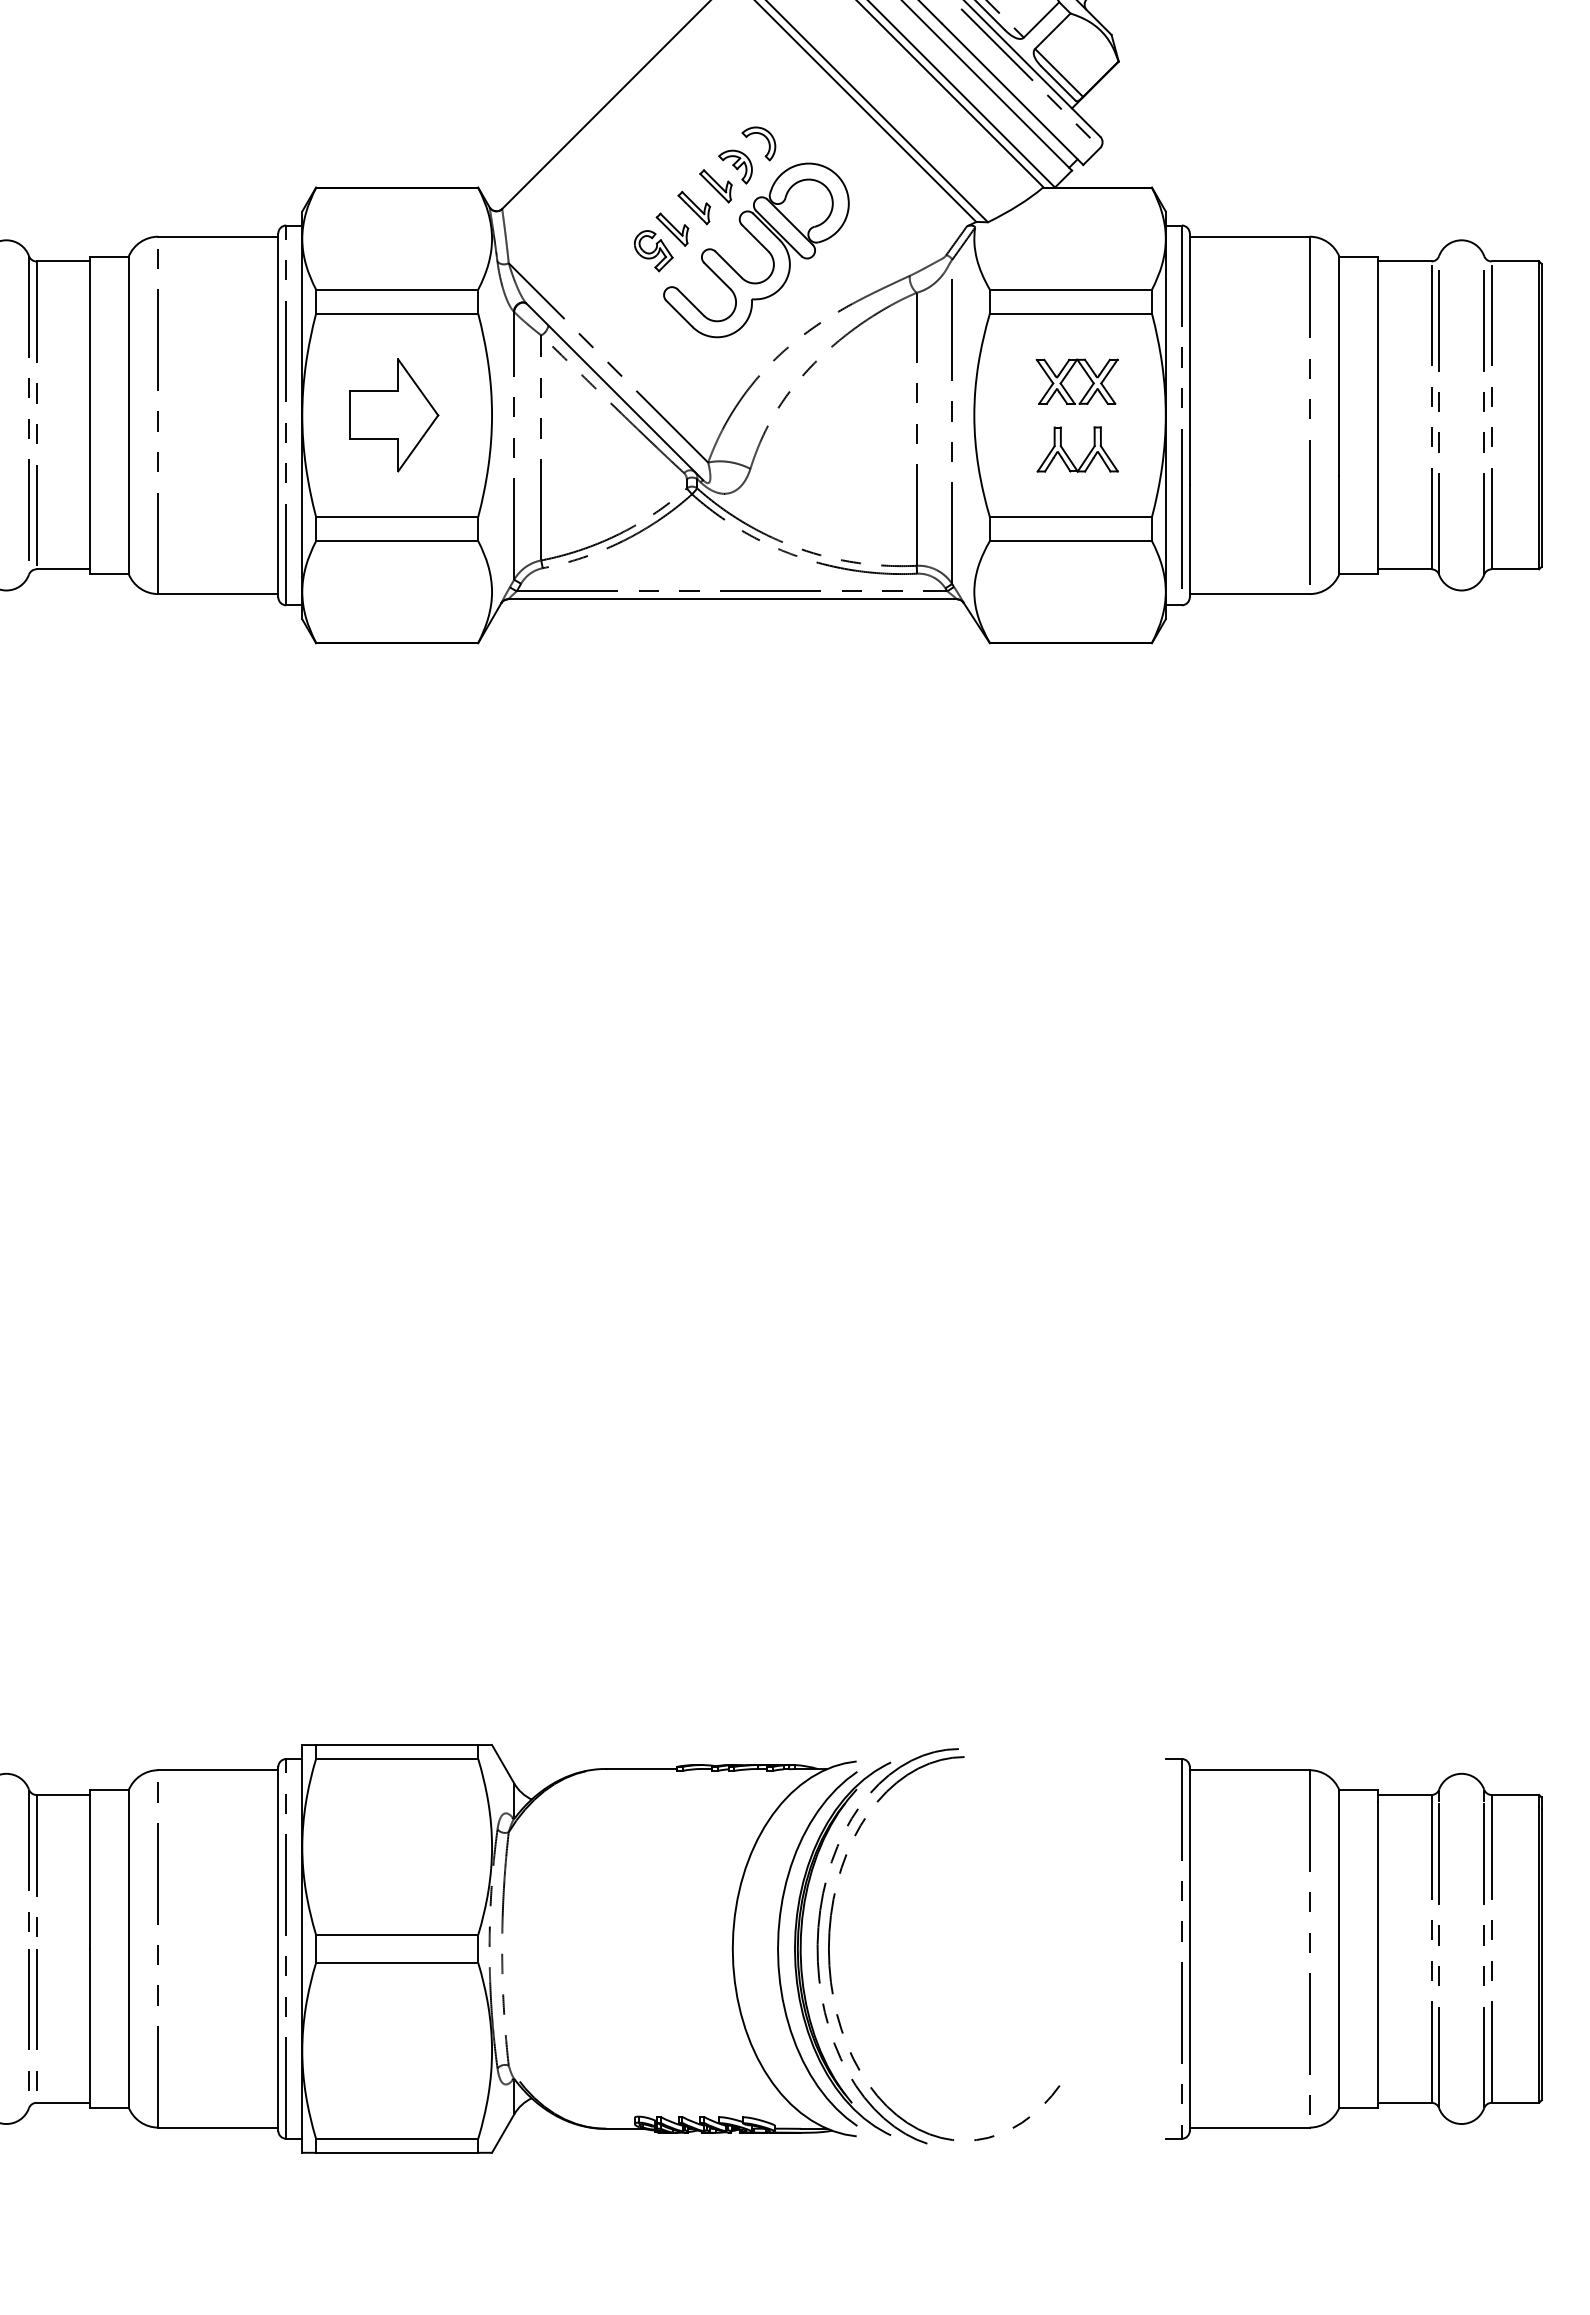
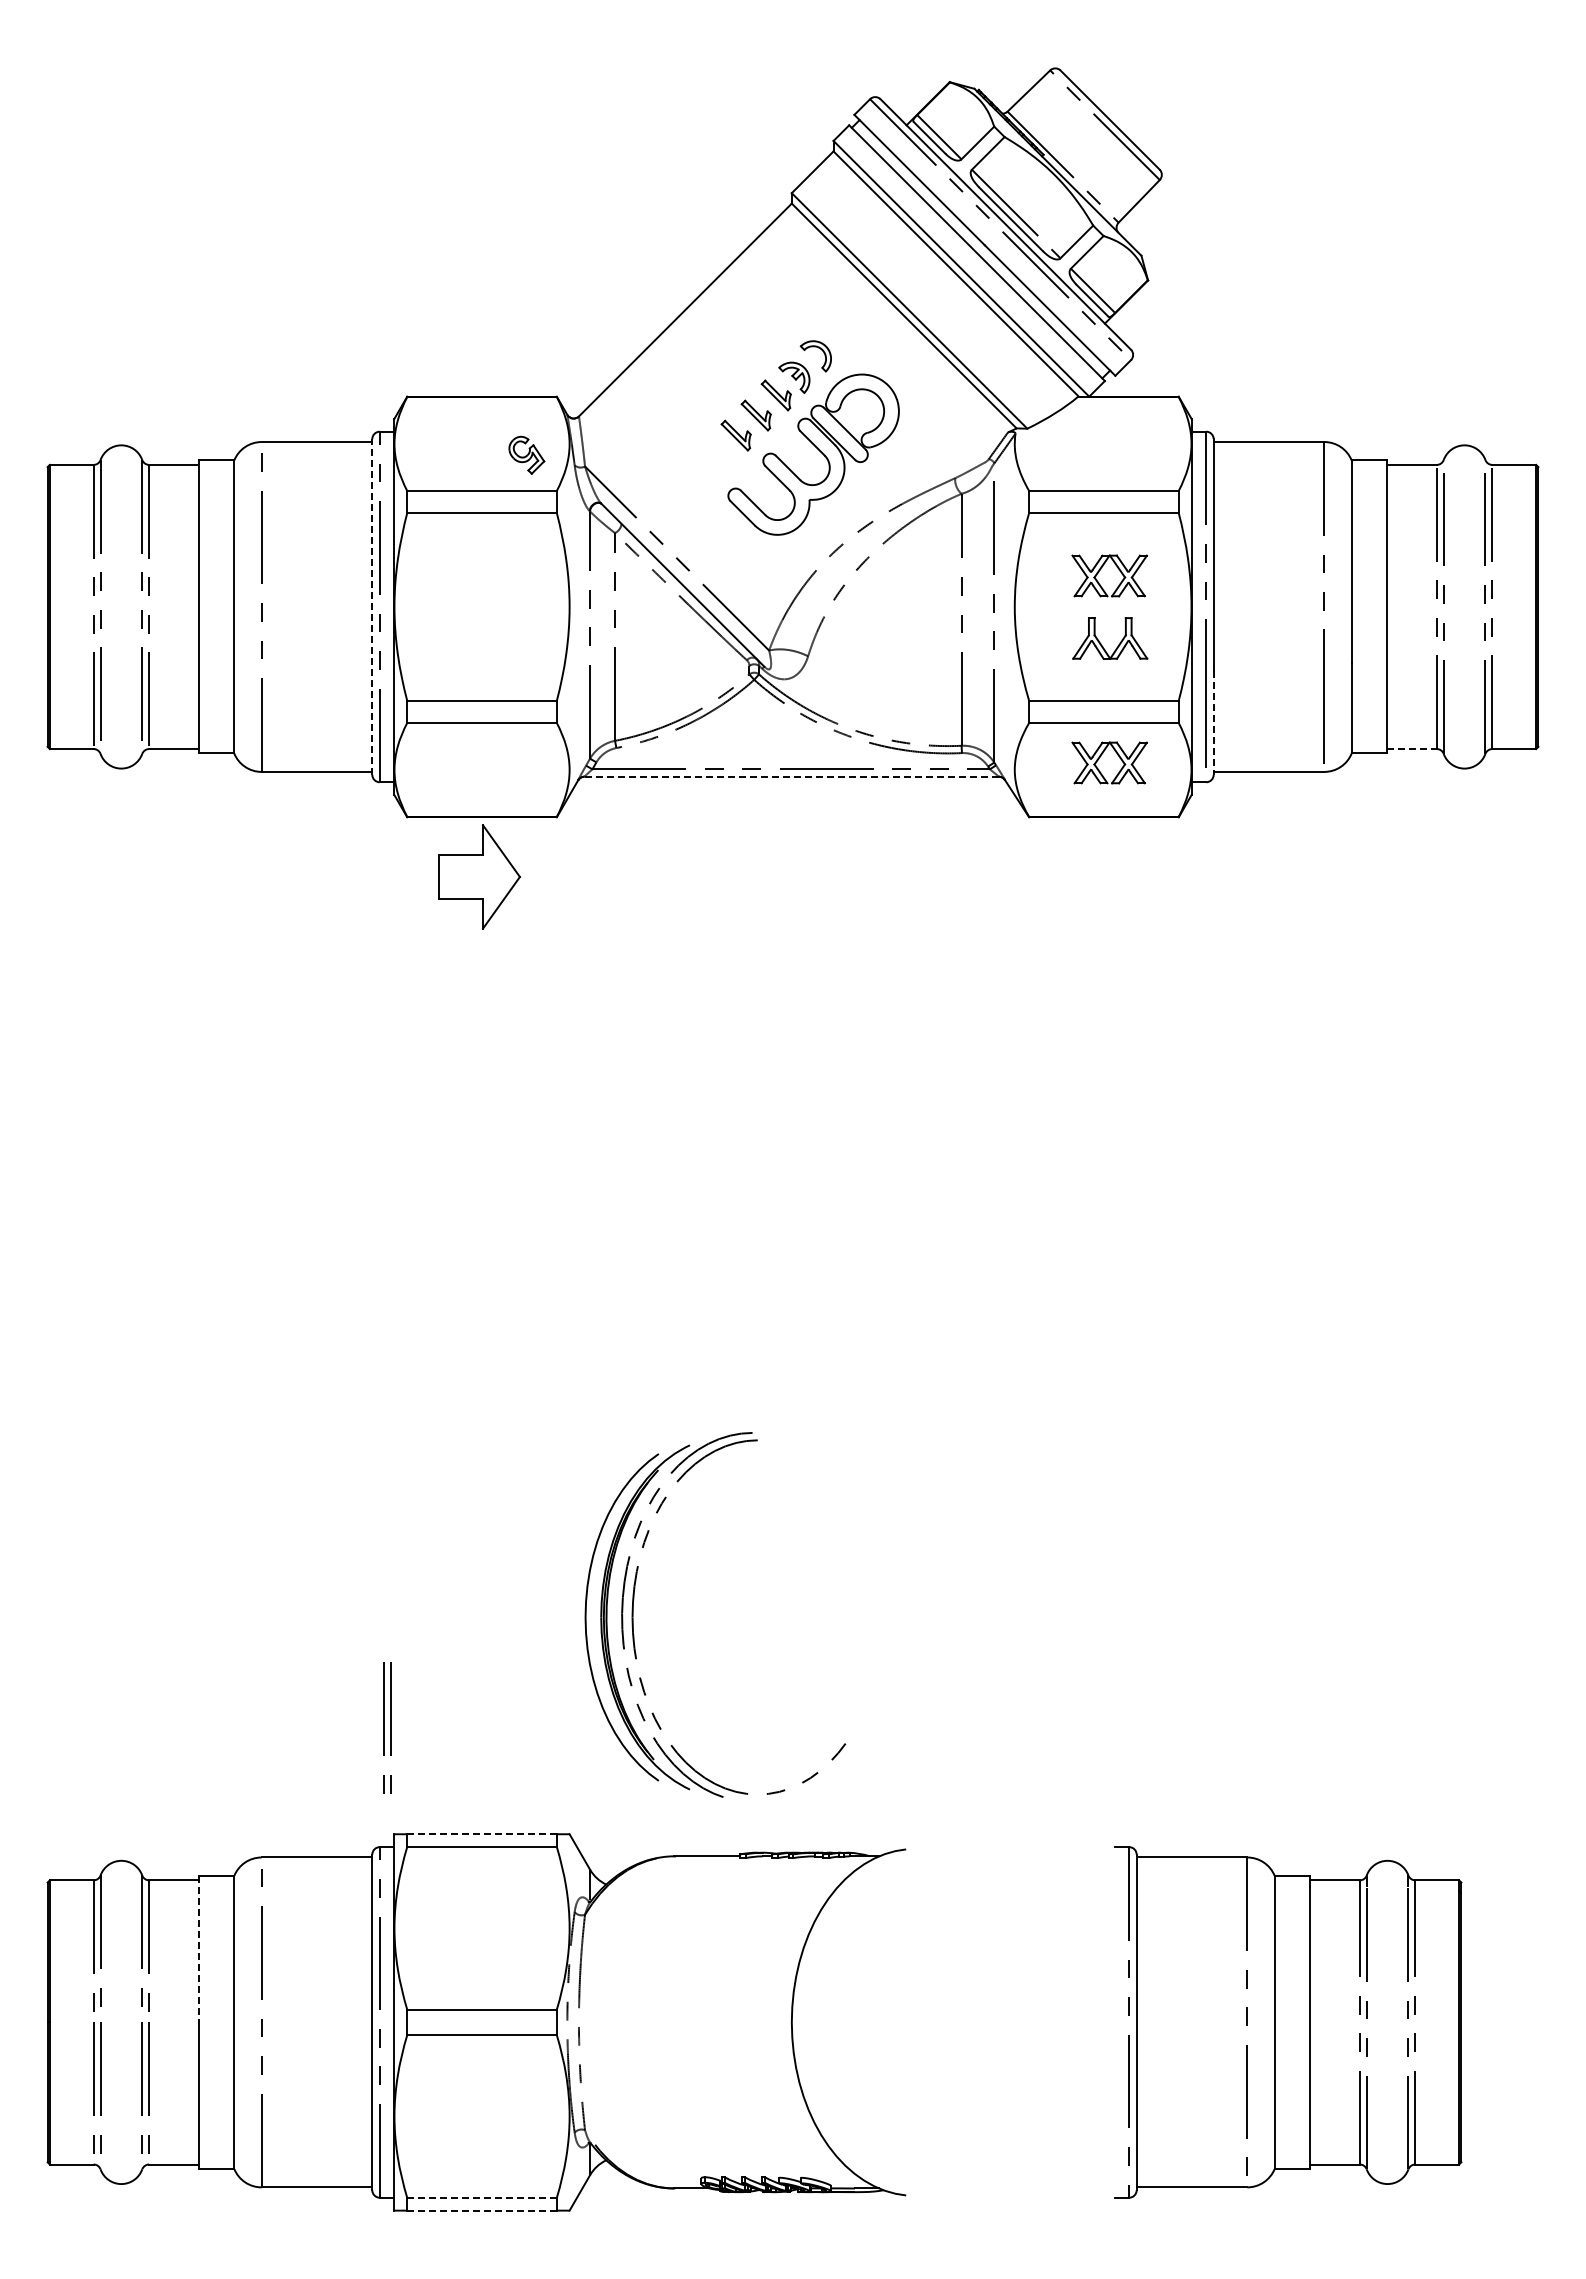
part: (653, 250) -> (526, 454), moved
line: (278, 414) -> (372, 606), solid -> dashed
part: (394, 414) -> (479, 876), moved
line: (1189, 540) -> (1213, 722), solid -> dashed
line: (1404, 569) -> (1411, 749), solid -> dashed
part: (1068, 577) -> (1101, 756), added
line: (732, 599) -> (791, 776), solid -> dashed
part: (294, 1629) -> (387, 1727), added
line: (397, 1745) -> (482, 1834), solid -> dashed
line: (89, 1869) -> (198, 1949), solid -> dashed
part: (829, 1945) -> (633, 1614), moved
part: (1354, 1948) -> (1288, 2022), moved
line: (397, 2138) -> (482, 2197), solid -> dashed
line: (397, 2152) -> (482, 2210), solid -> dashed

